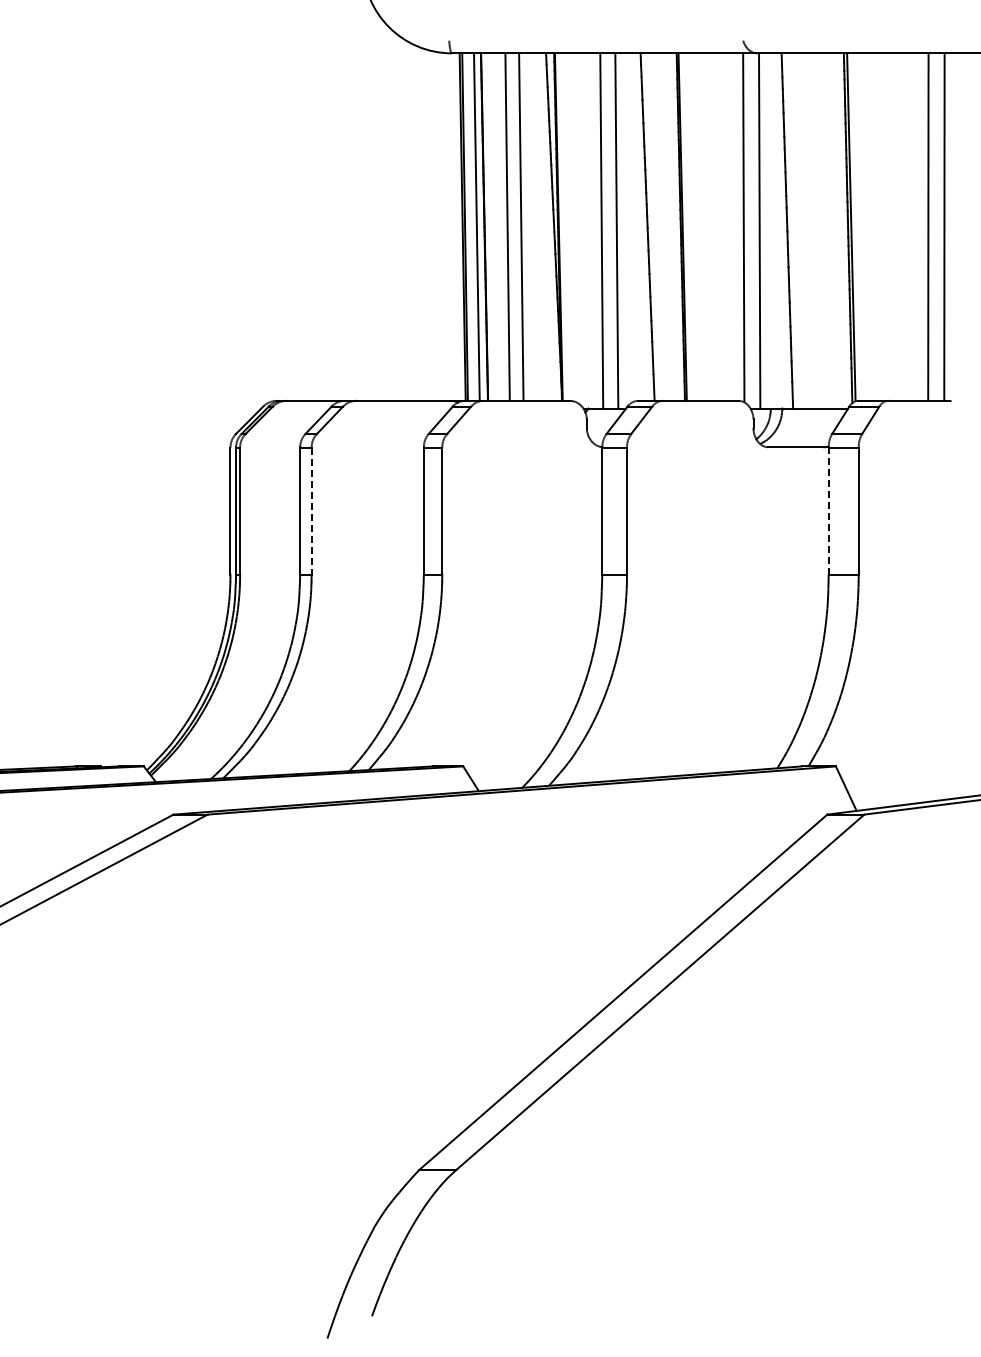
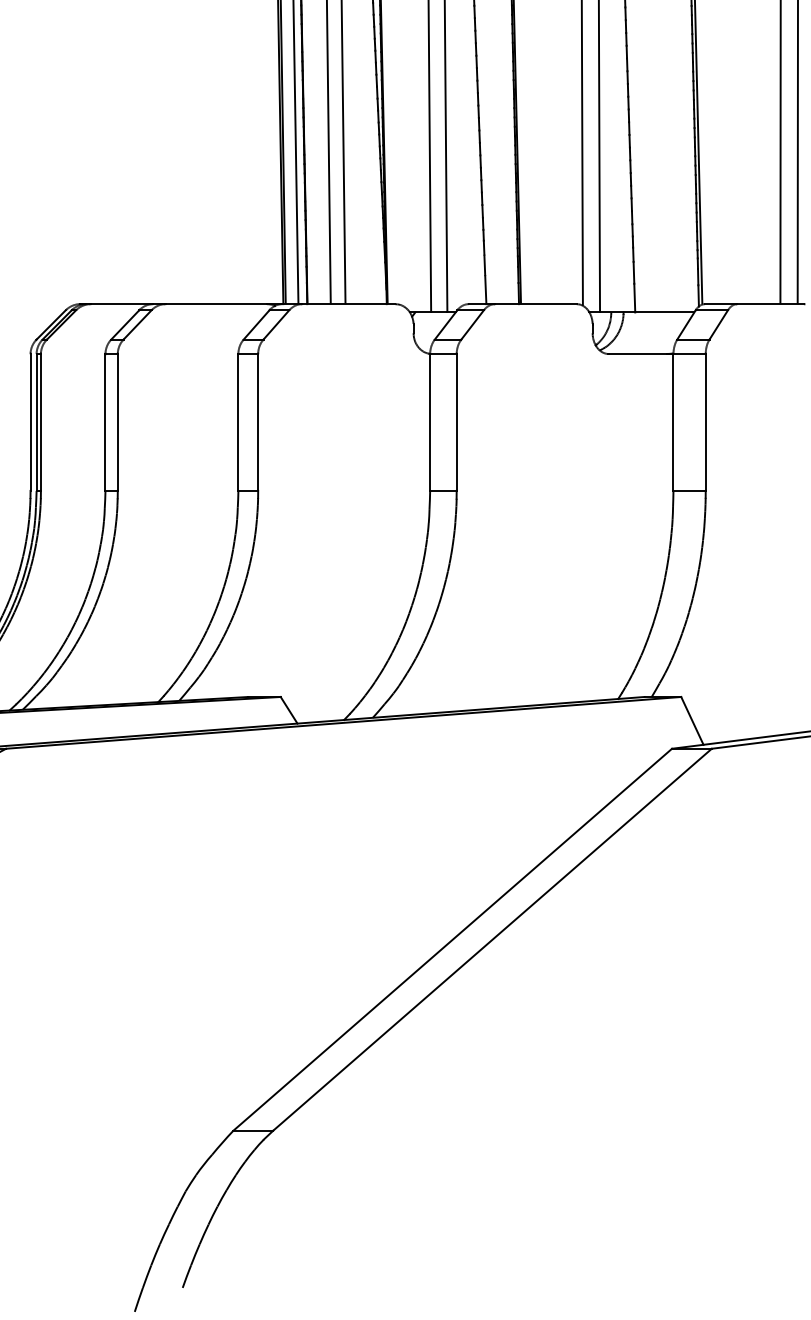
line: (311, 511) -> (117, 423), dashed -> solid
line: (828, 511) -> (673, 423), dashed -> solid

